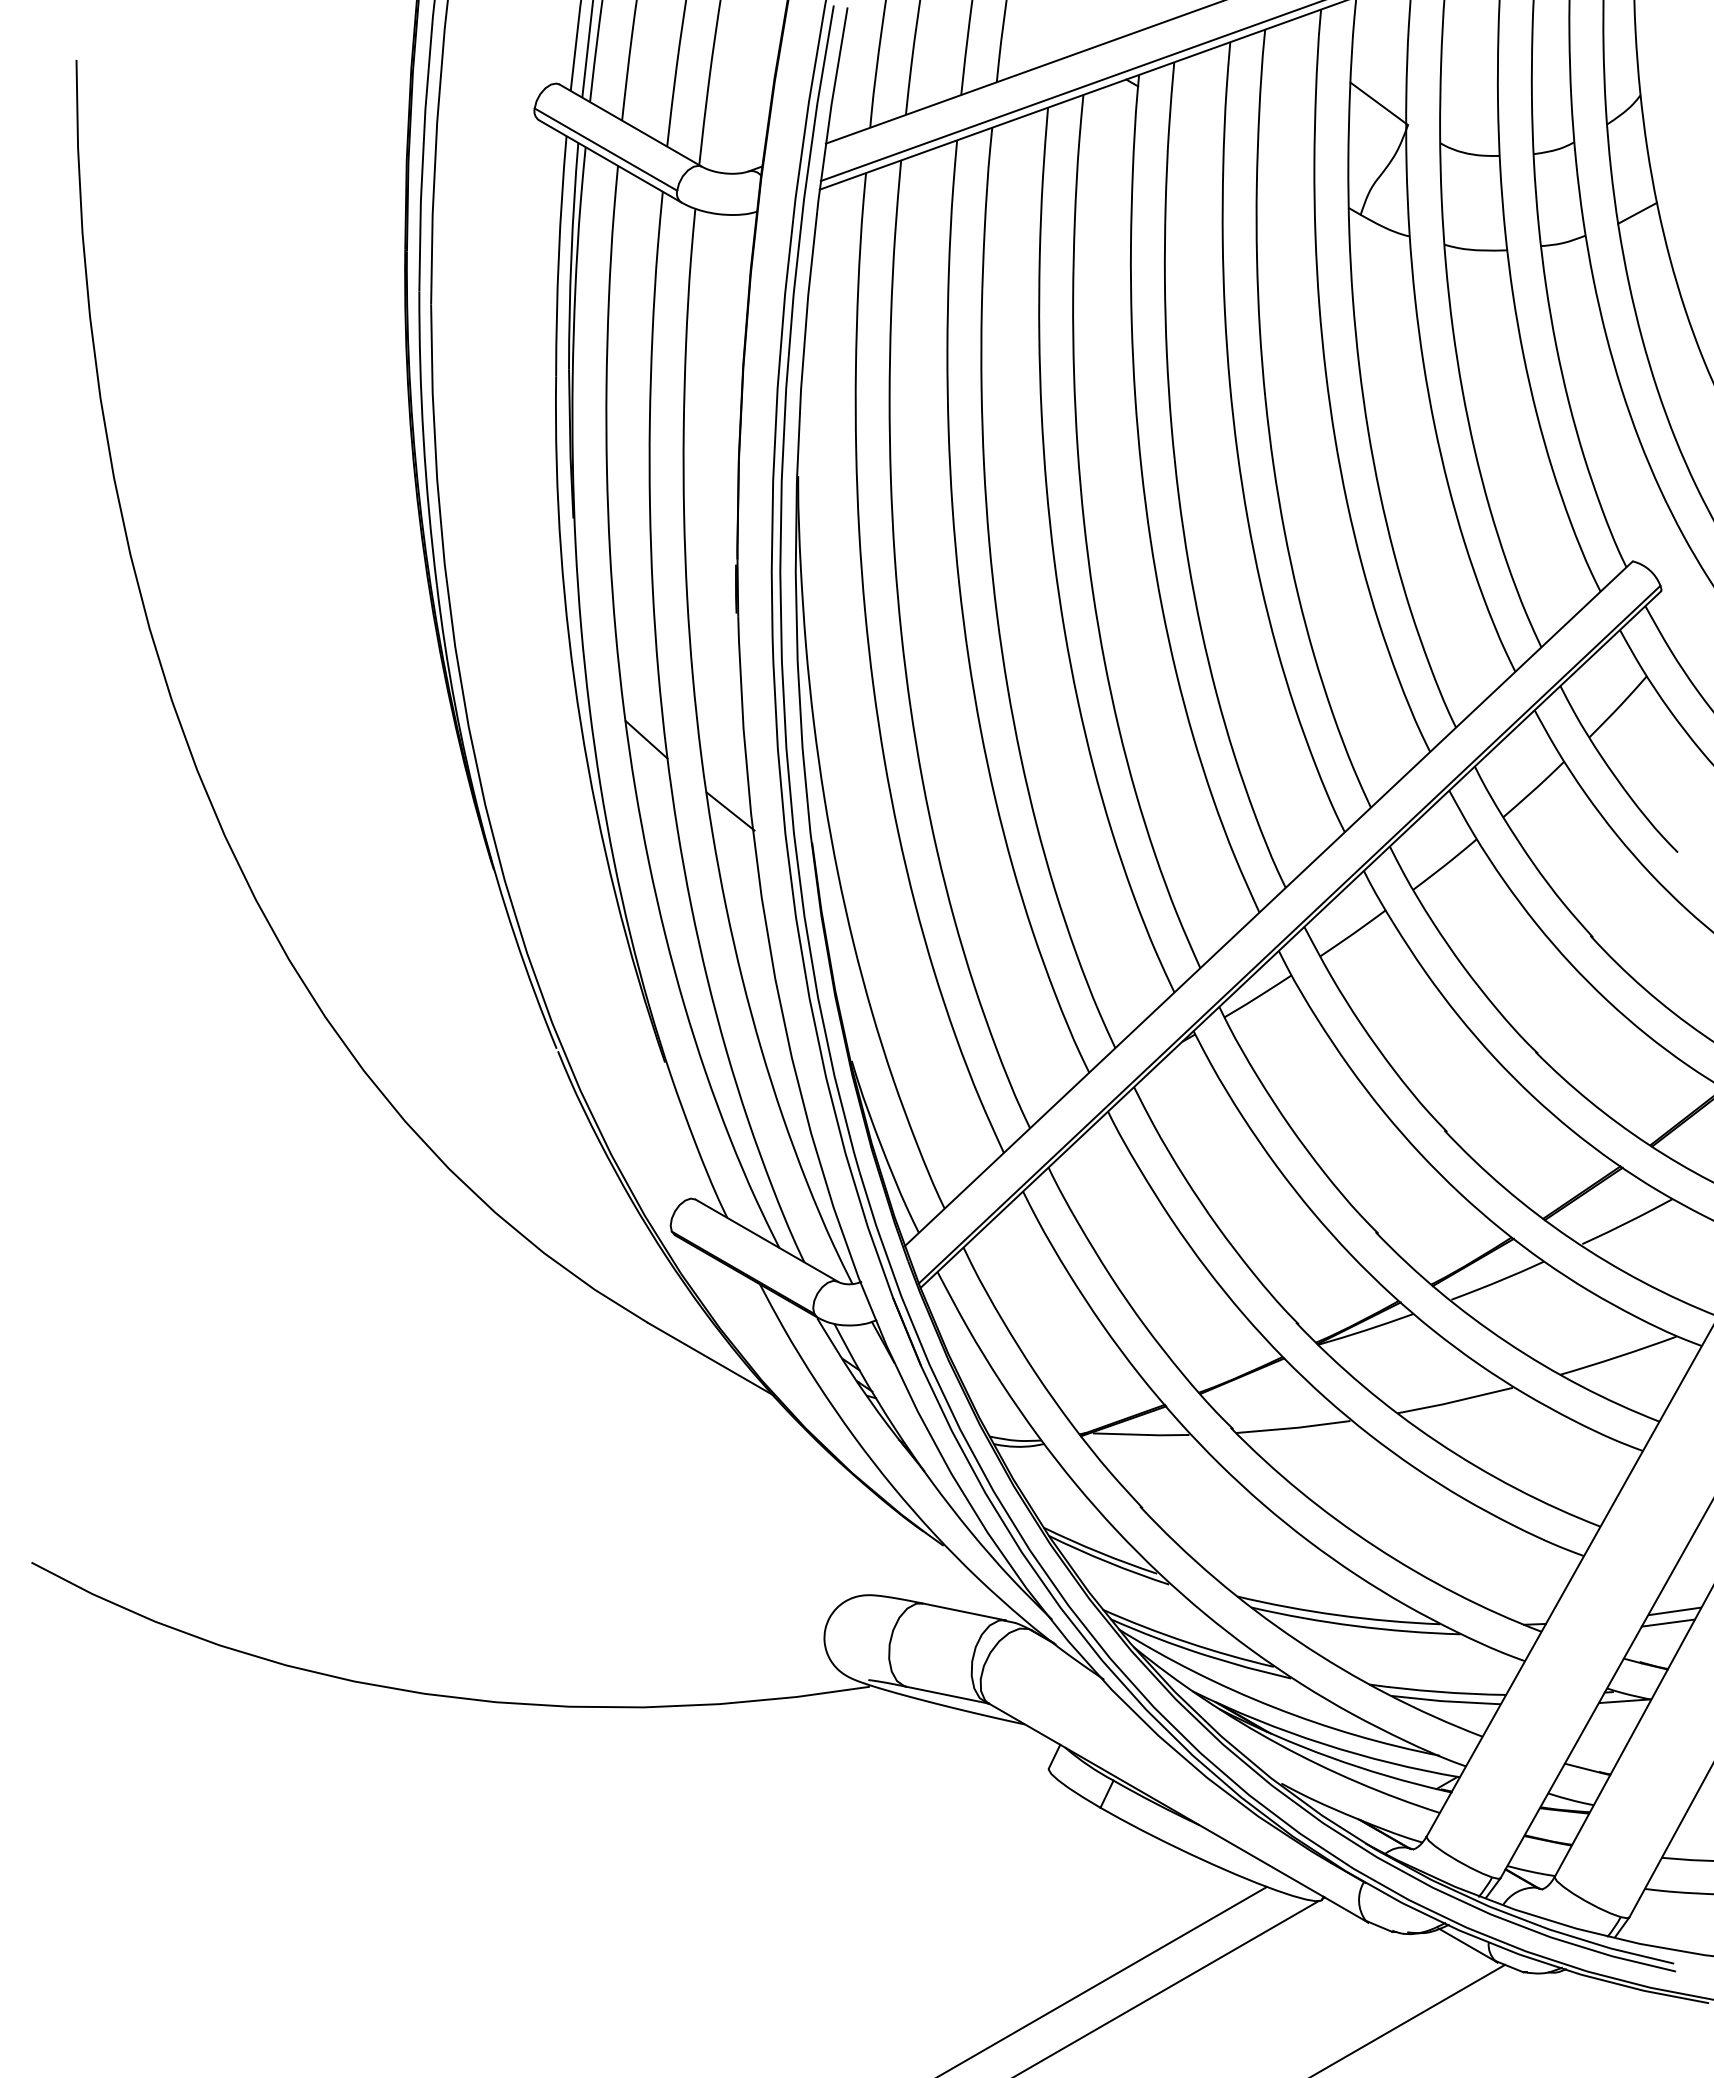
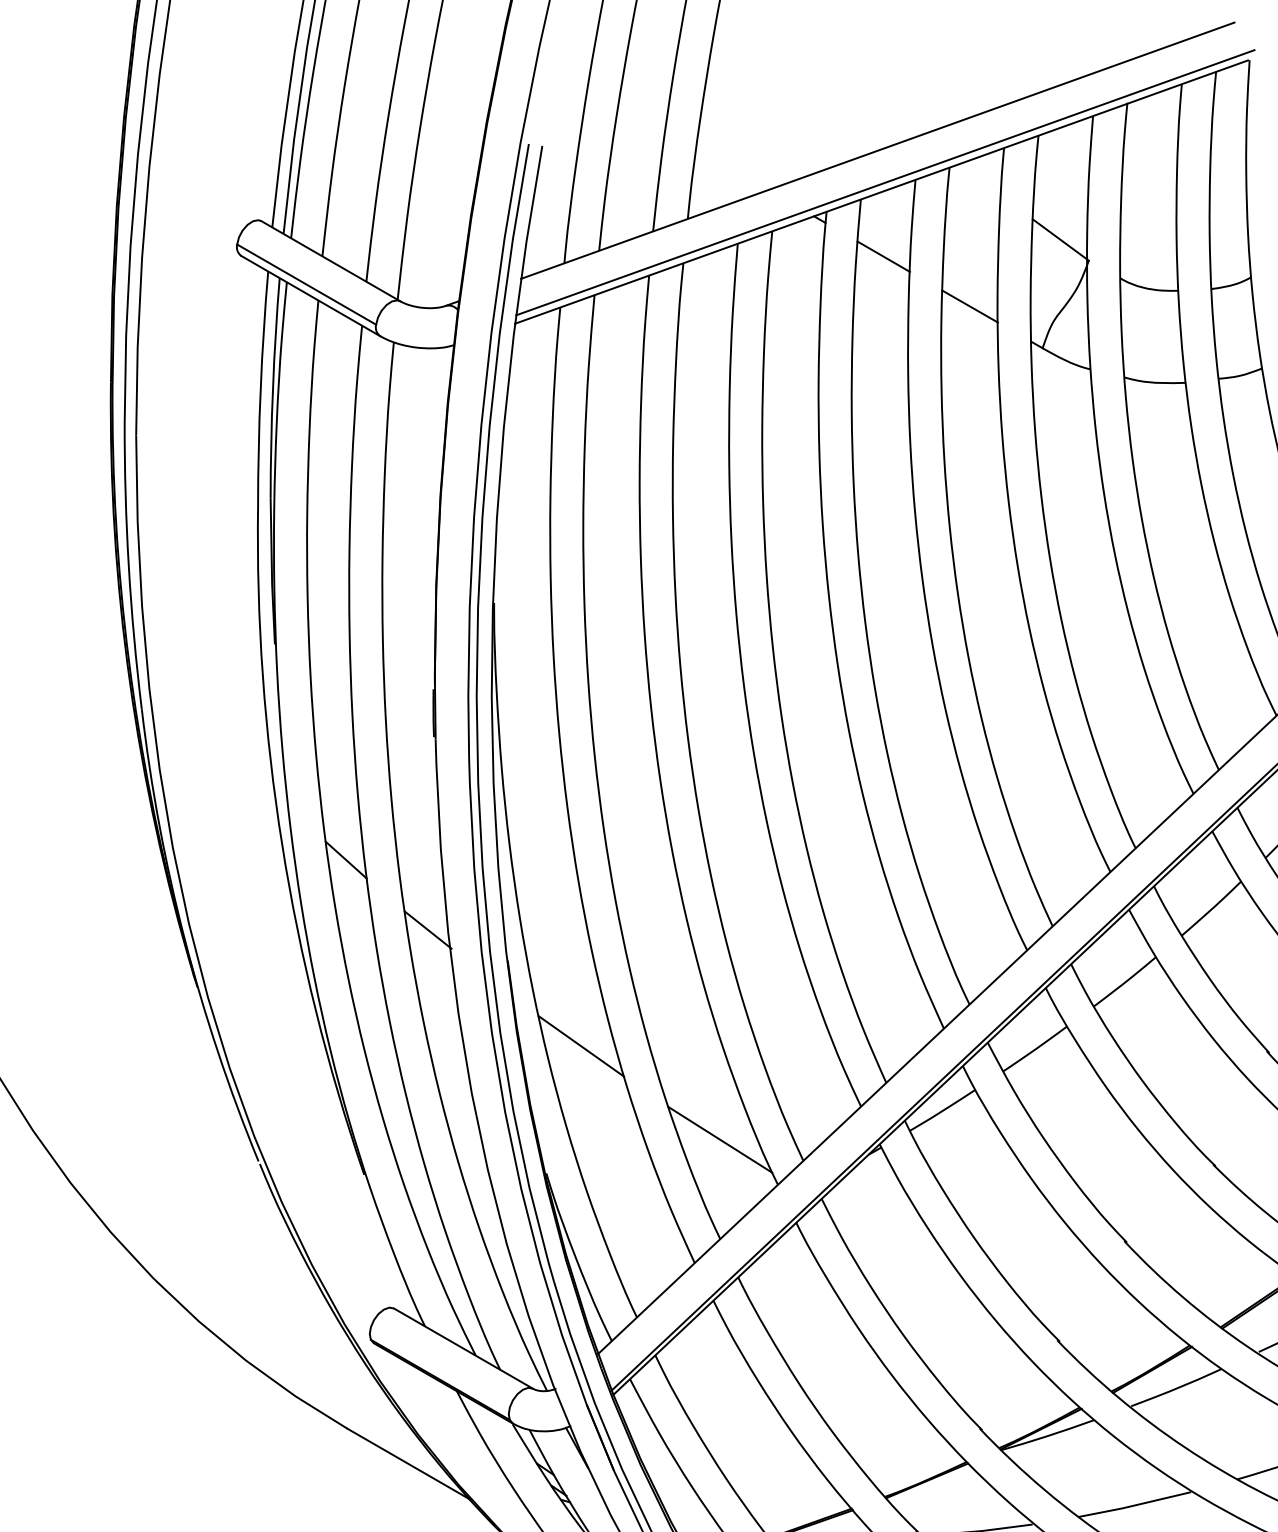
line: (1197, 120) -> (883, 256), added
line: (1285, 171) -> (969, 305), added
line: (887, 930) -> (581, 1046), added
line: (1029, 1026) -> (719, 1139), added

